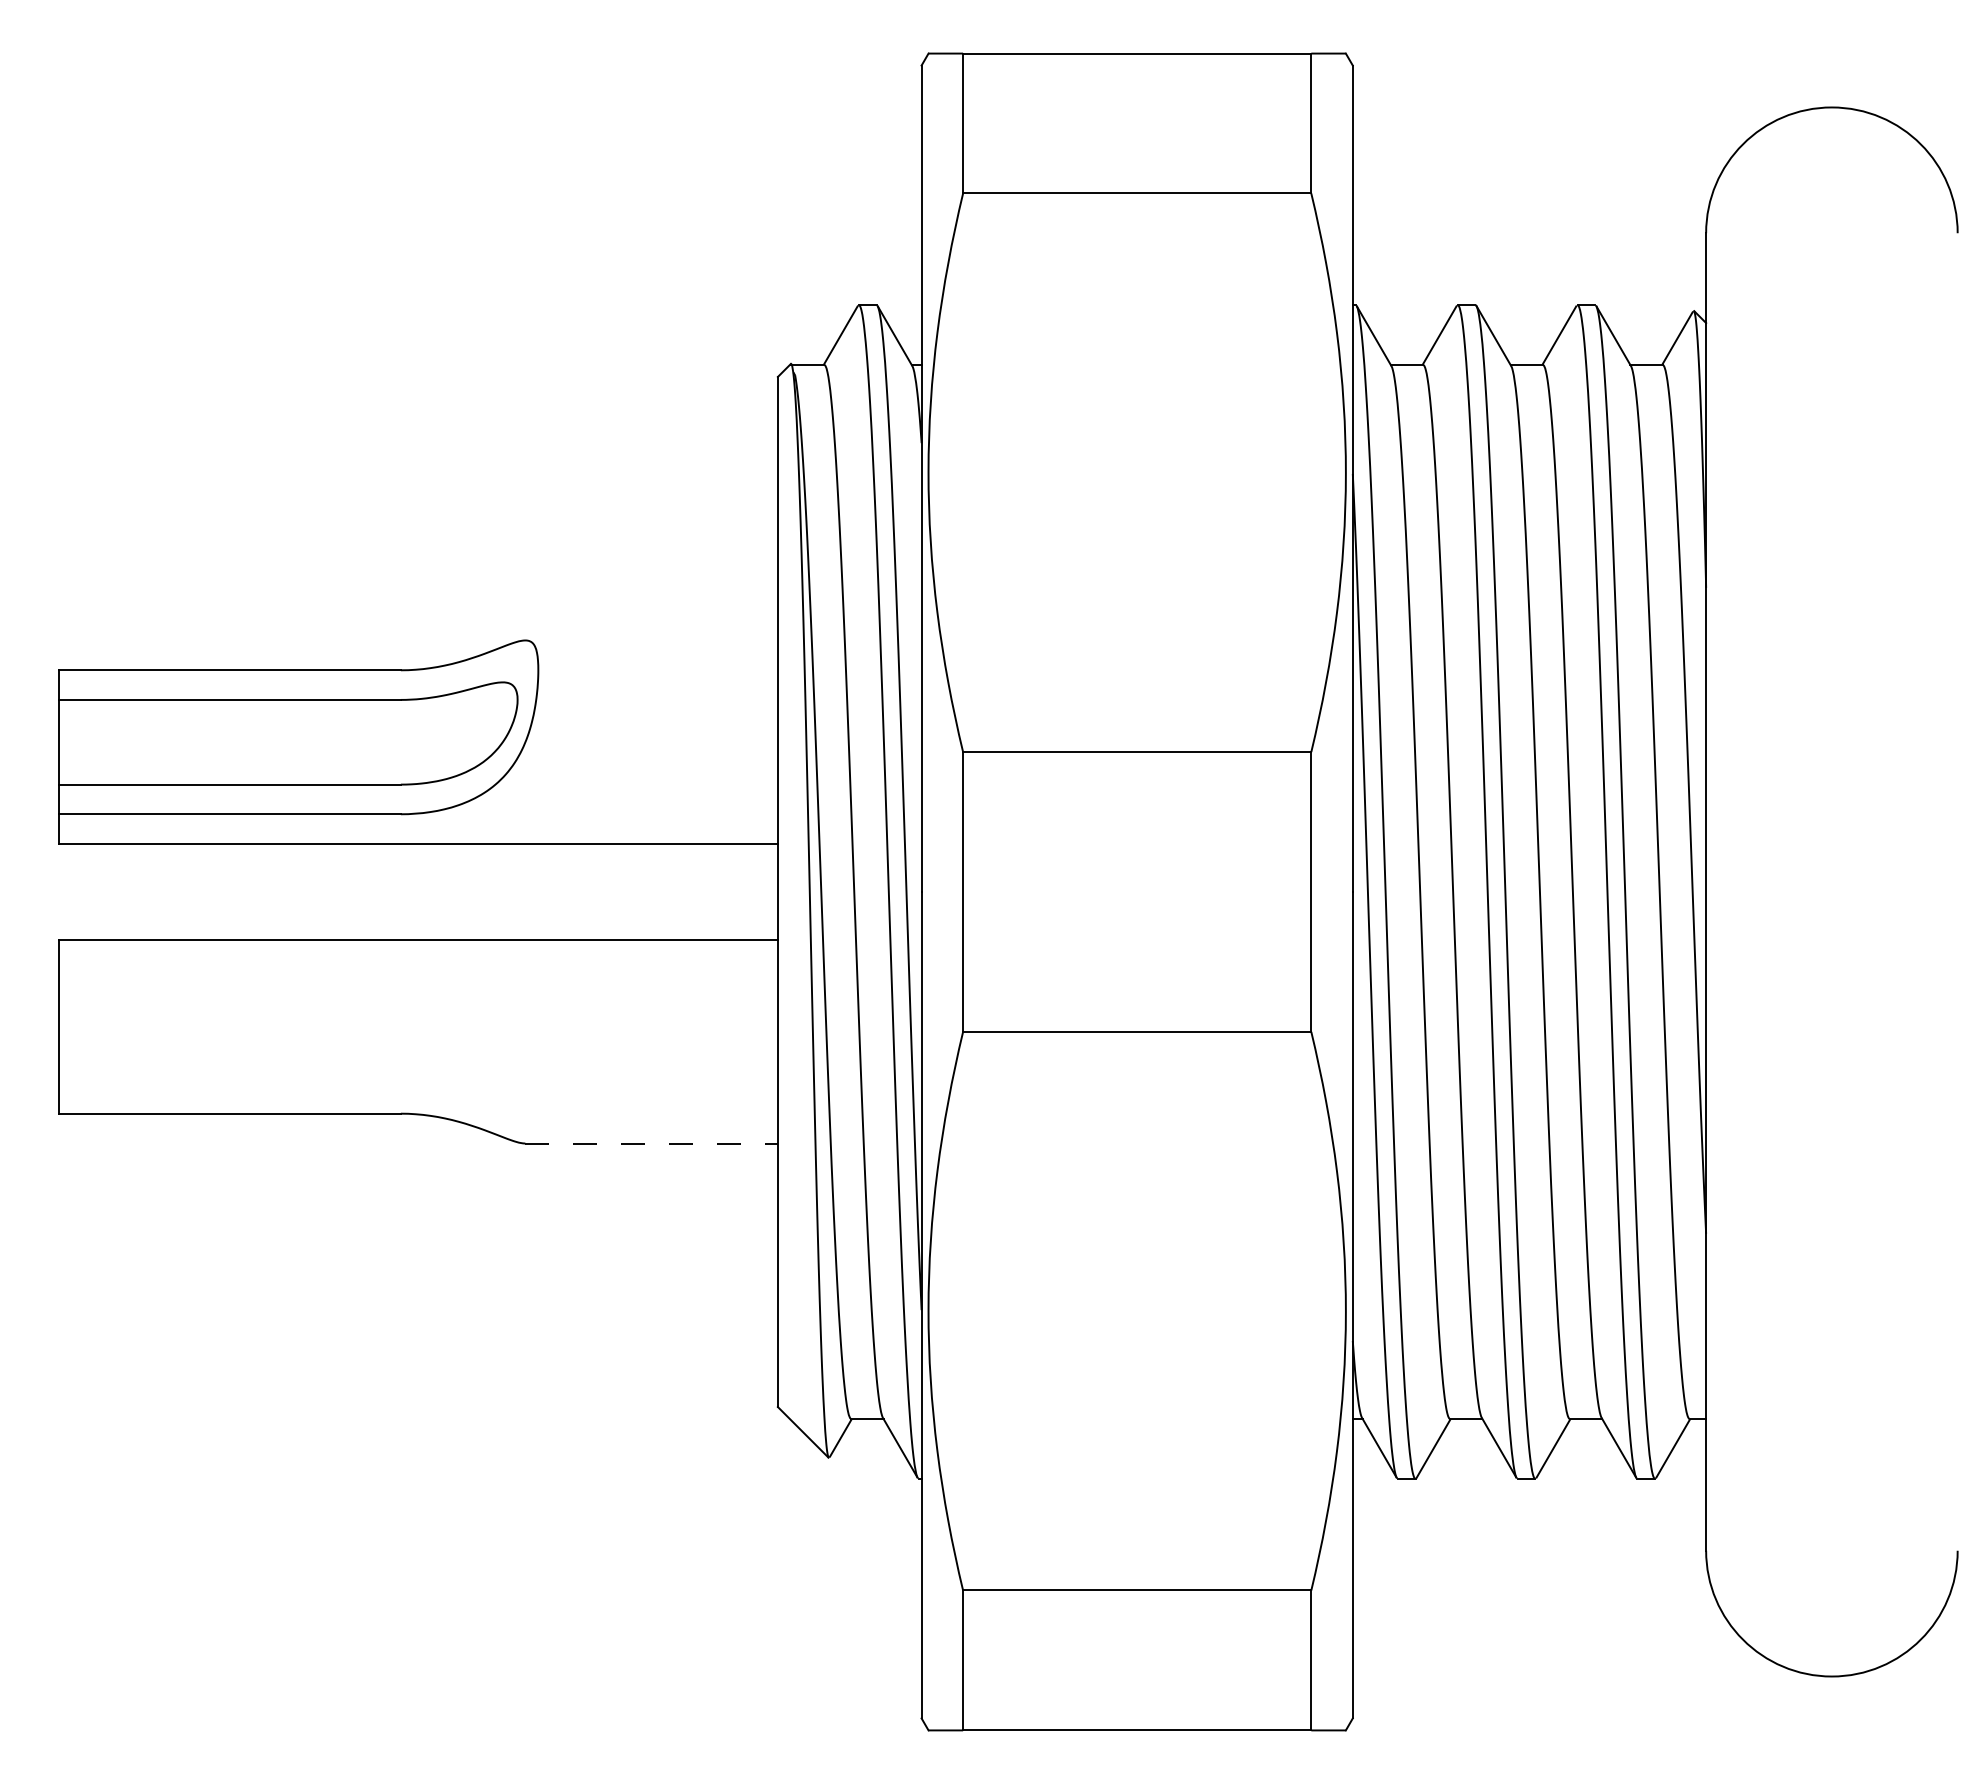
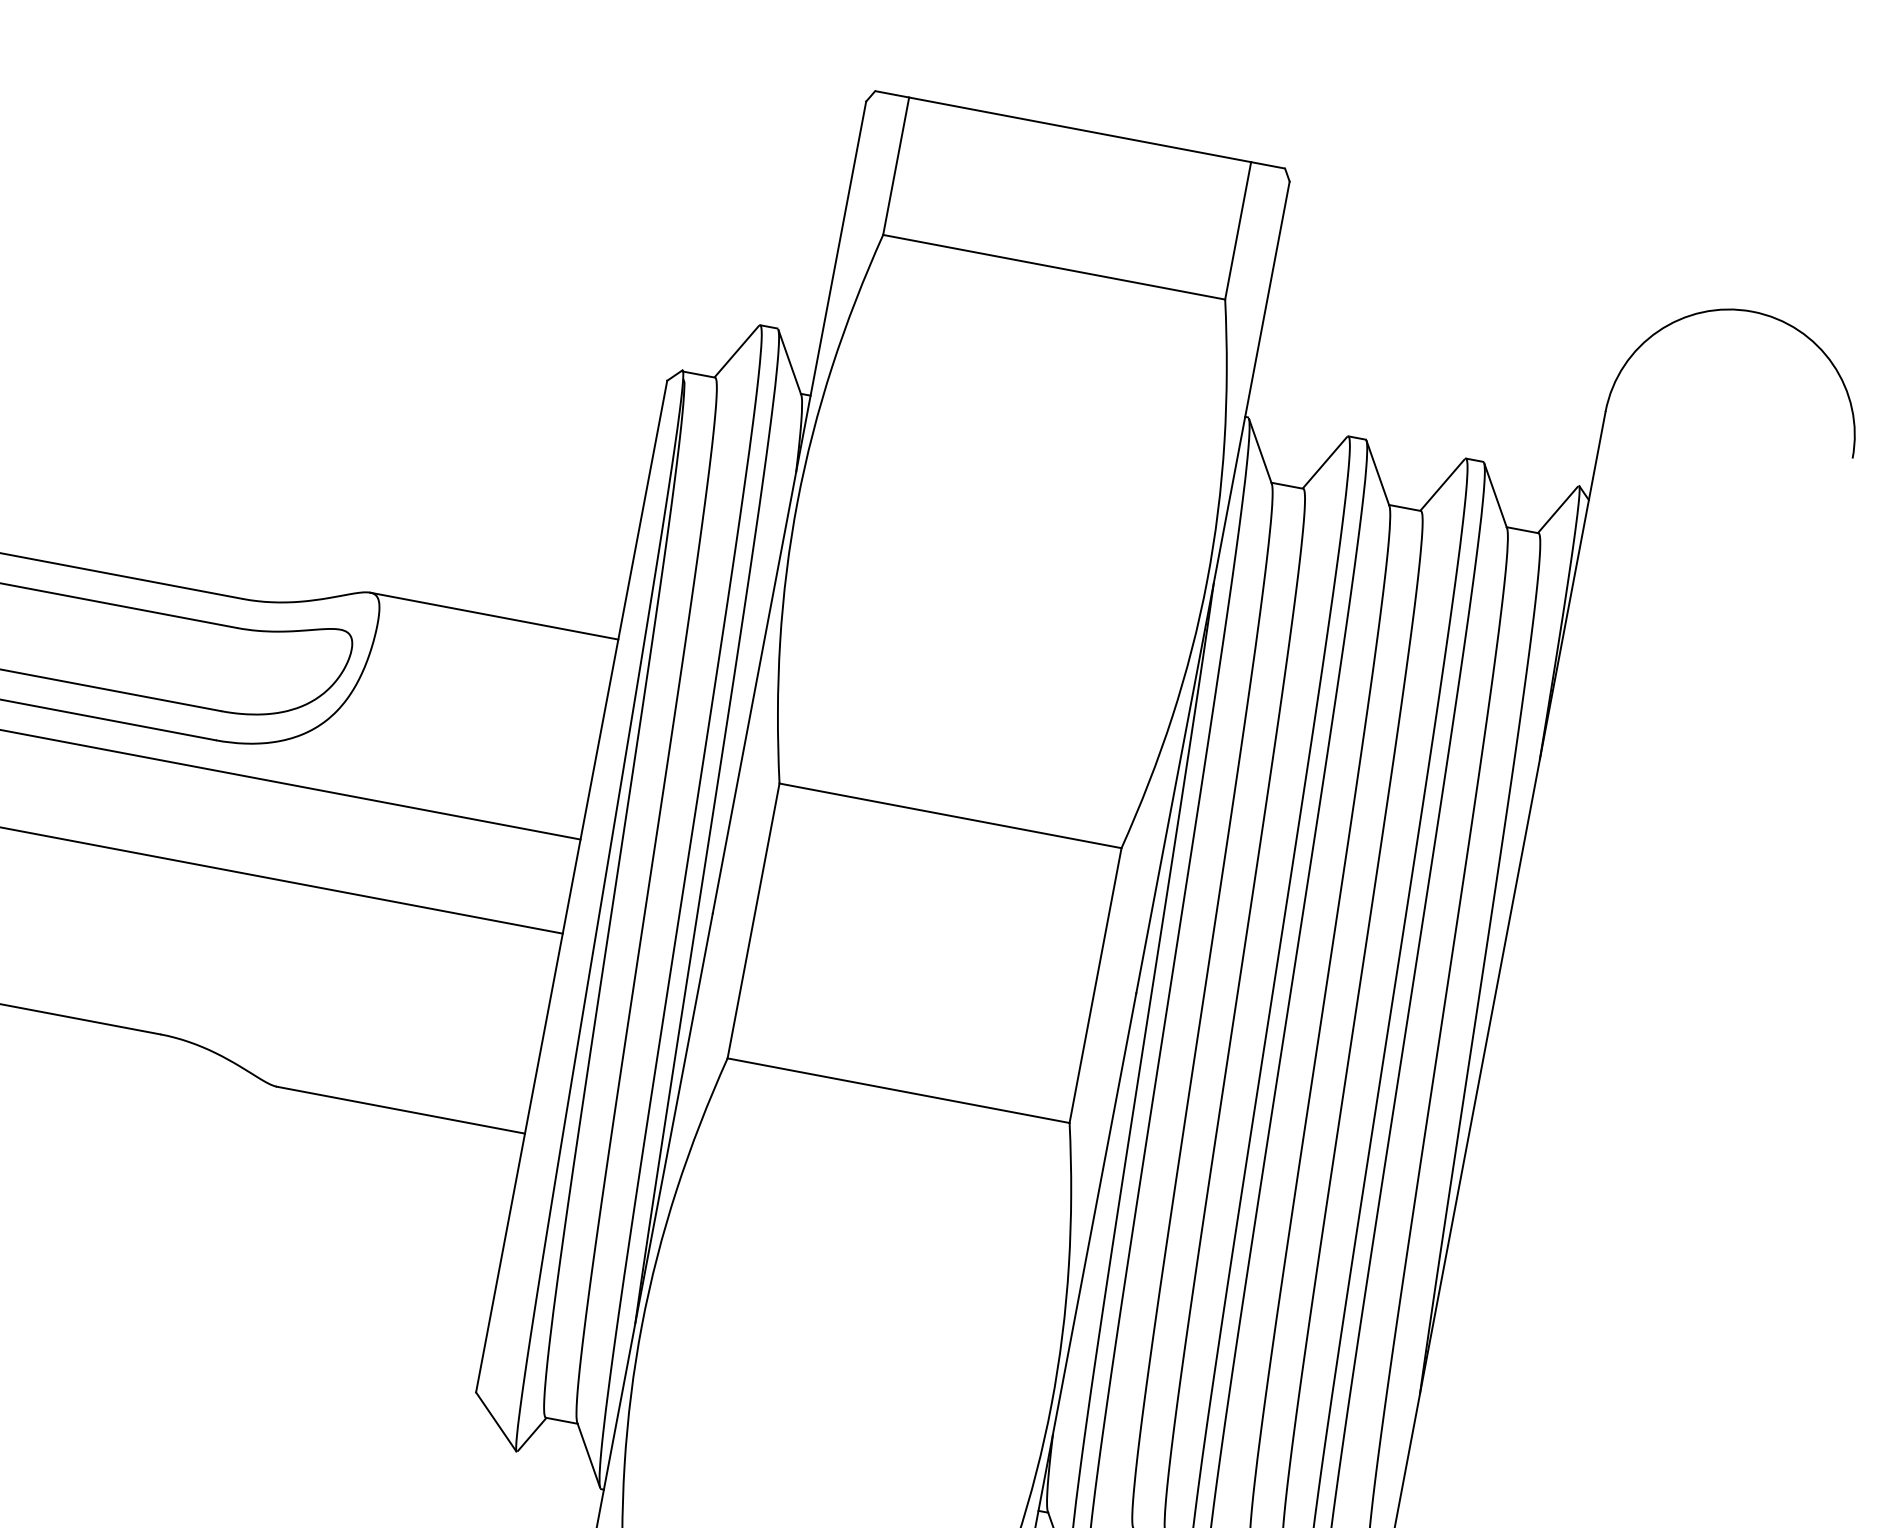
line: (651, 640) -> (494, 616), added
line: (652, 1143) -> (401, 1110), dashed -> solid

